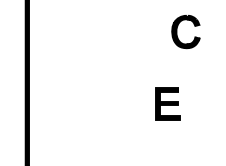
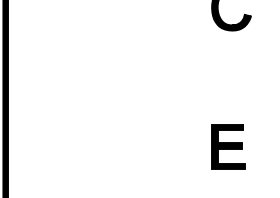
part: (167, 103) -> (227, 146), moved

